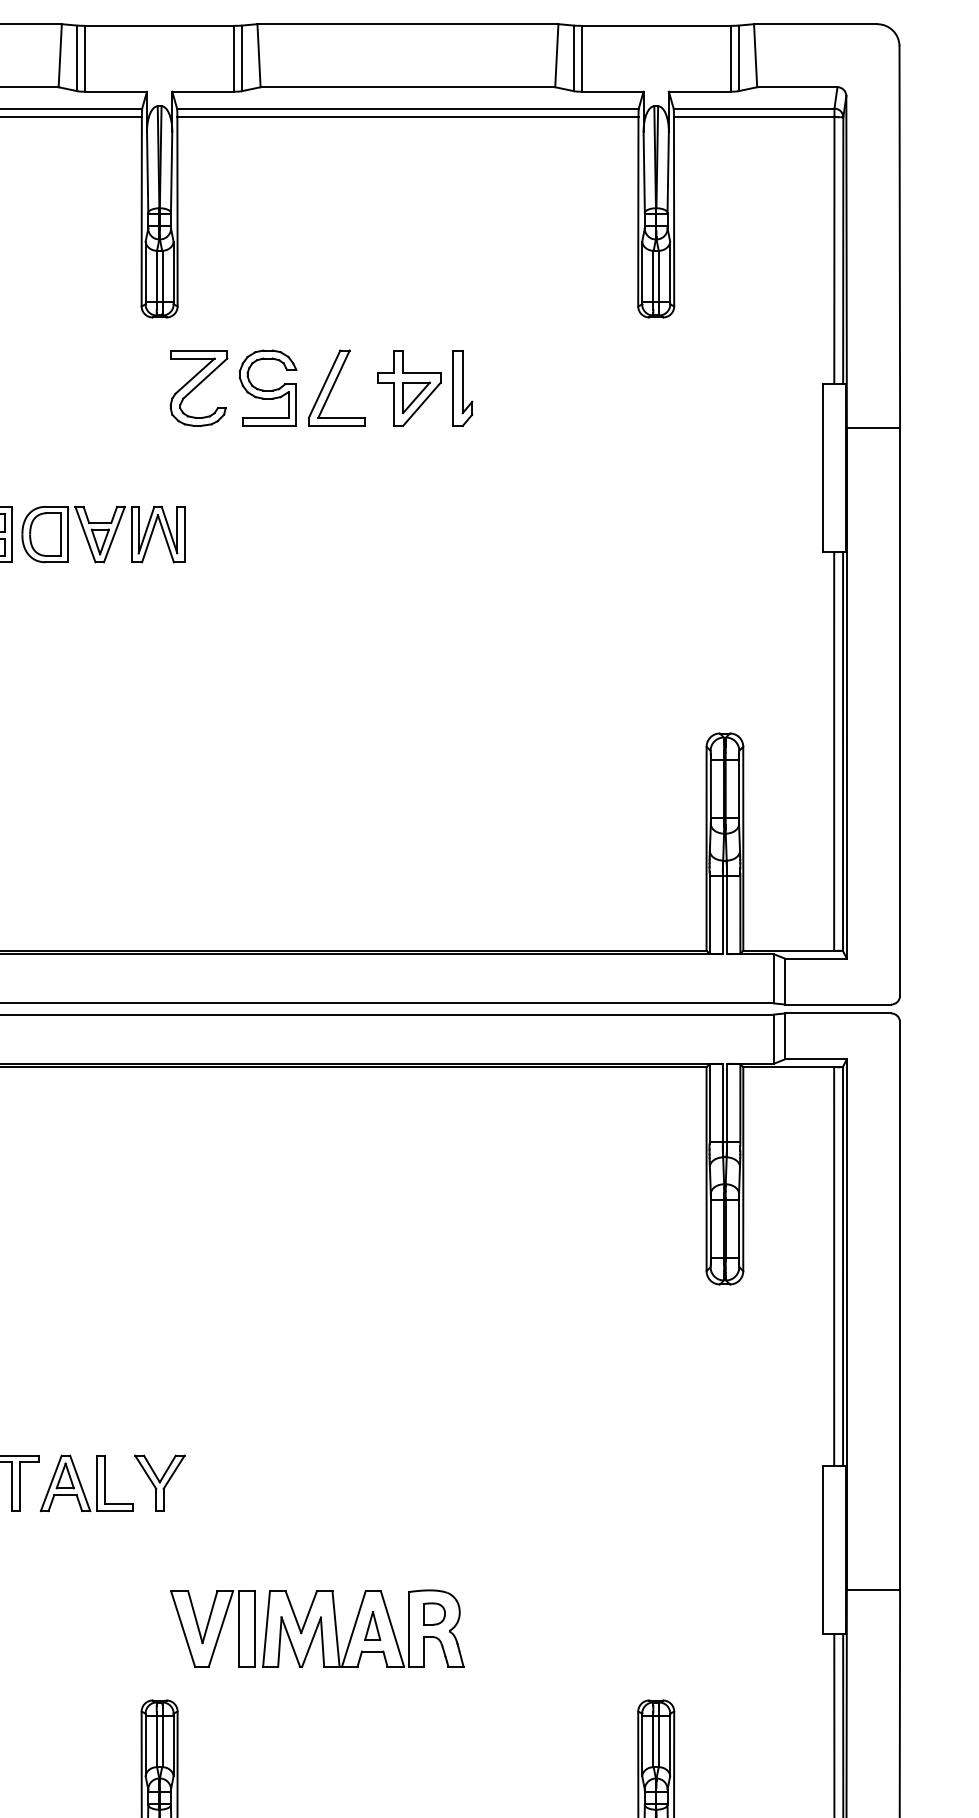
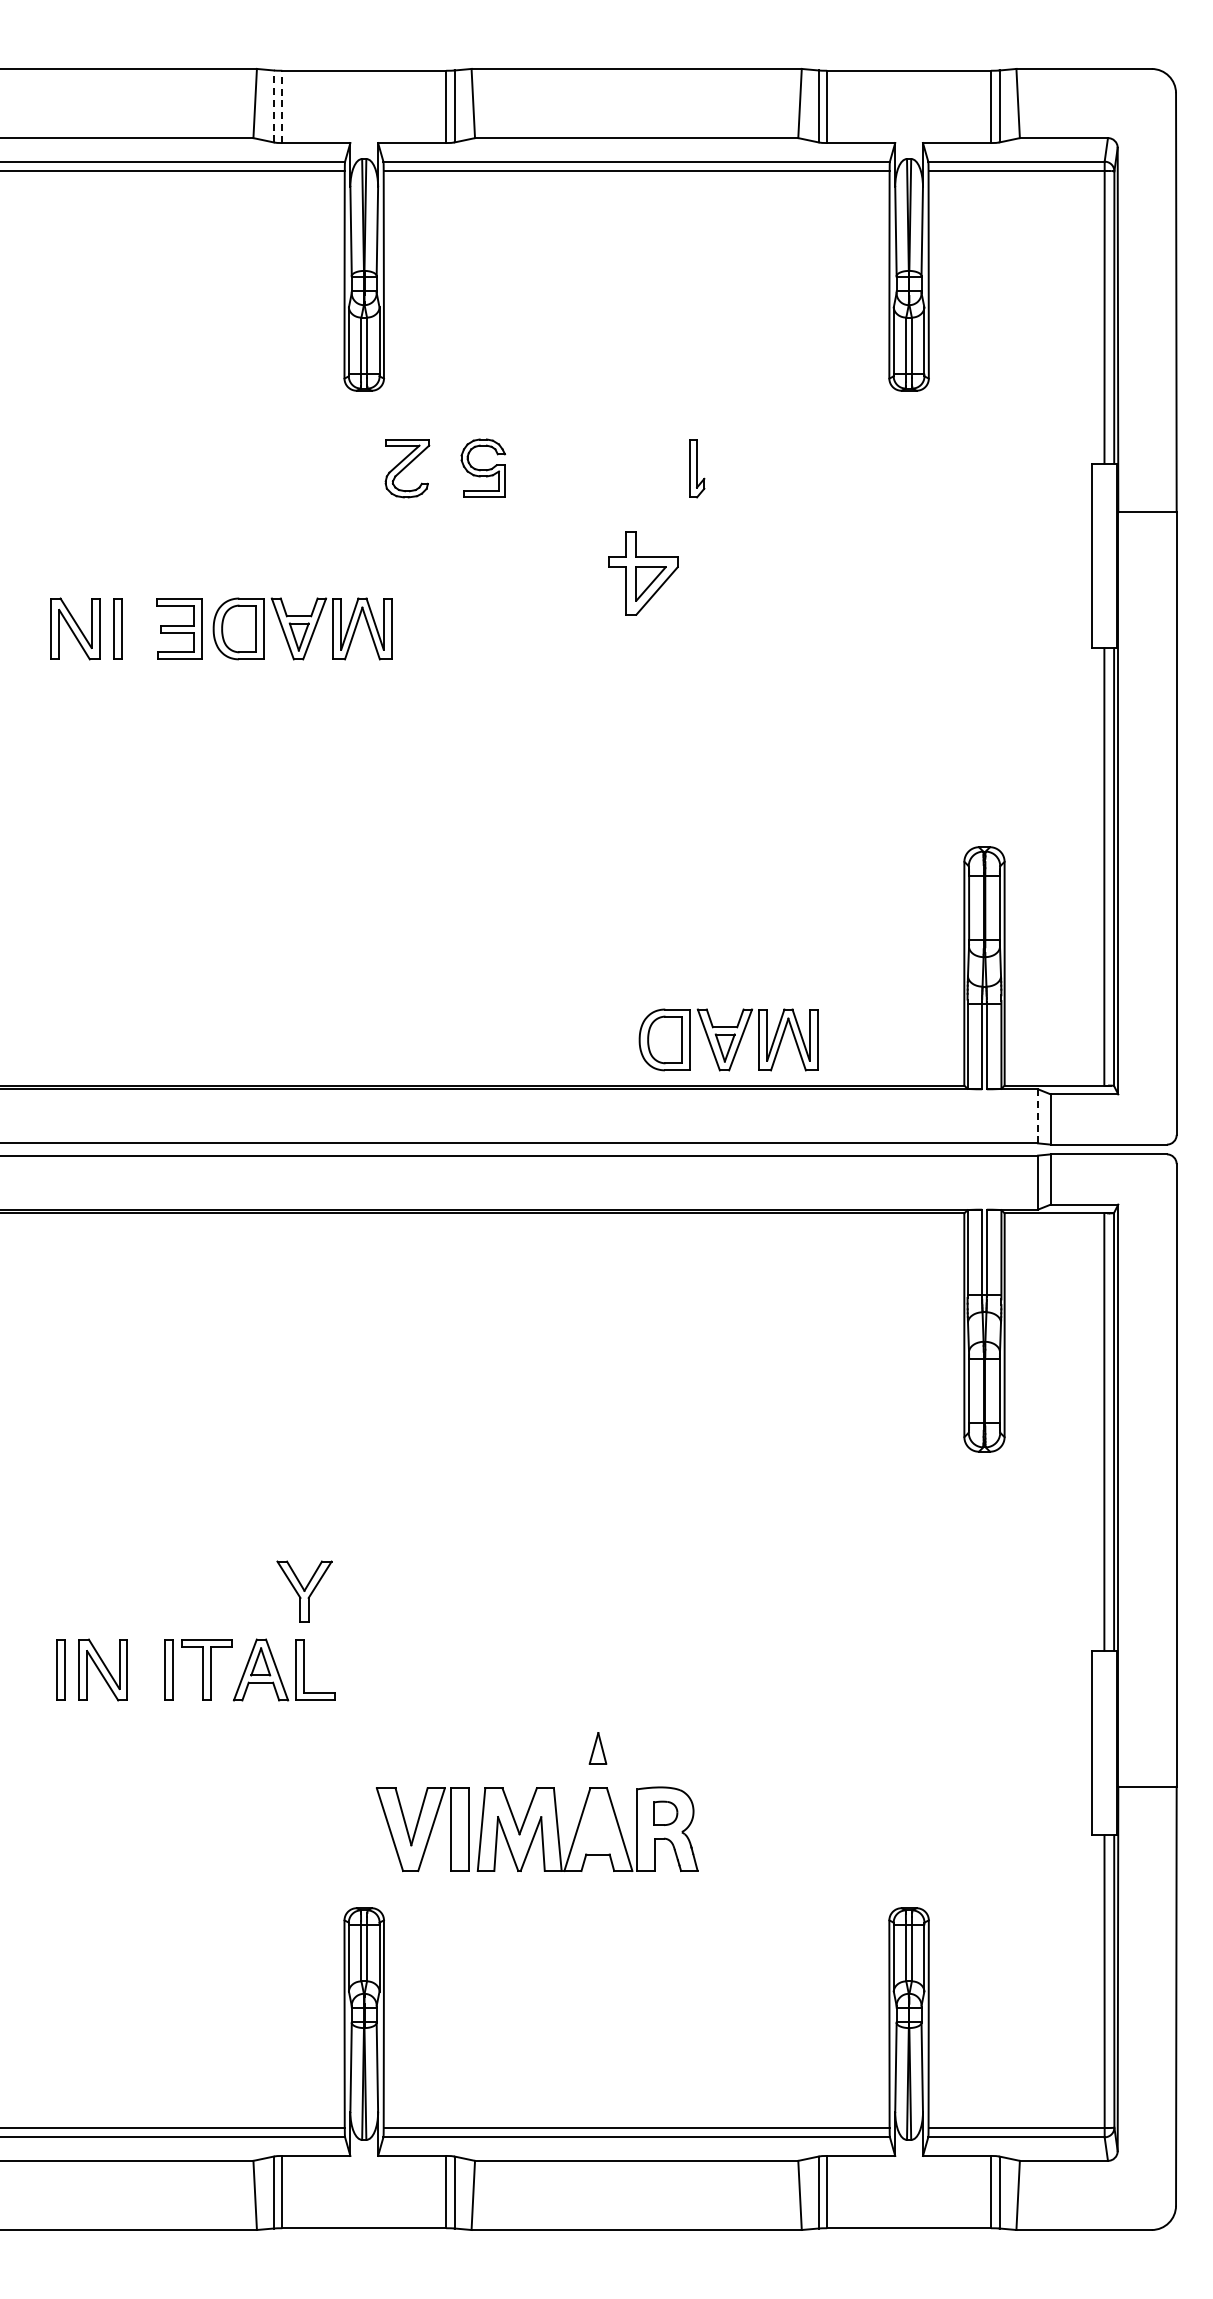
line: (76, 58) -> (273, 106), solid -> dashed
line: (85, 58) -> (282, 106), solid -> dashed
part: (199, 388) -> (407, 468), size x0.7
part: (268, 388) -> (483, 468), size x0.7
part: (336, 388) -> (558, 468), removed
part: (409, 388) -> (643, 573), moved
part: (463, 388) -> (697, 468), size x0.7
part: (491, 908) -> (728, 1039), added
line: (774, 978) -> (1038, 1115), solid -> dashed
part: (159, 1482) -> (304, 1591), moved
part: (372, 1626) -> (597, 1748), moved

